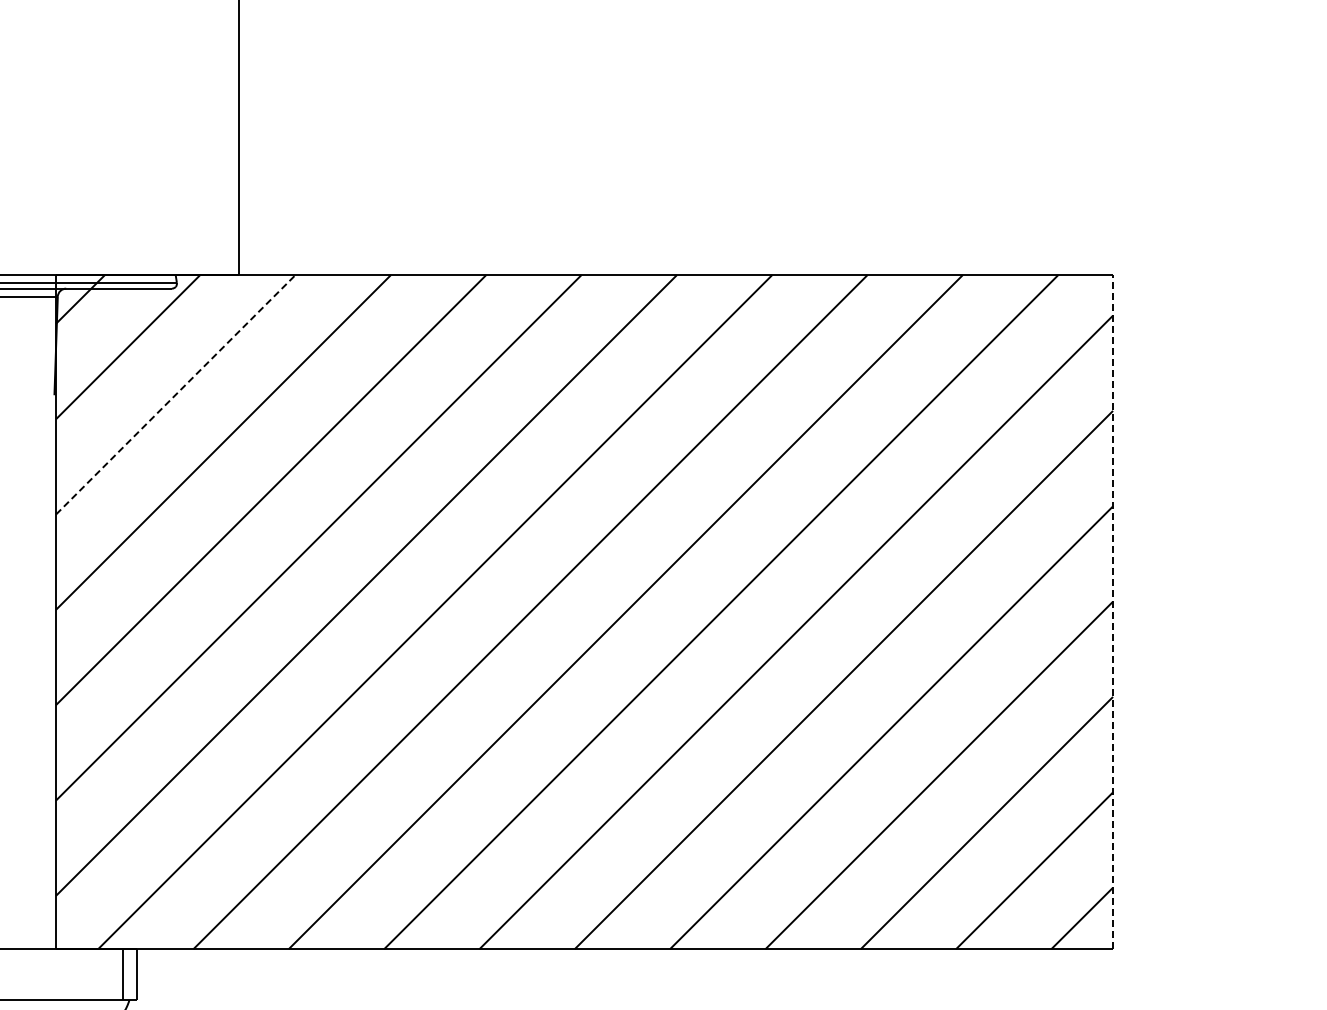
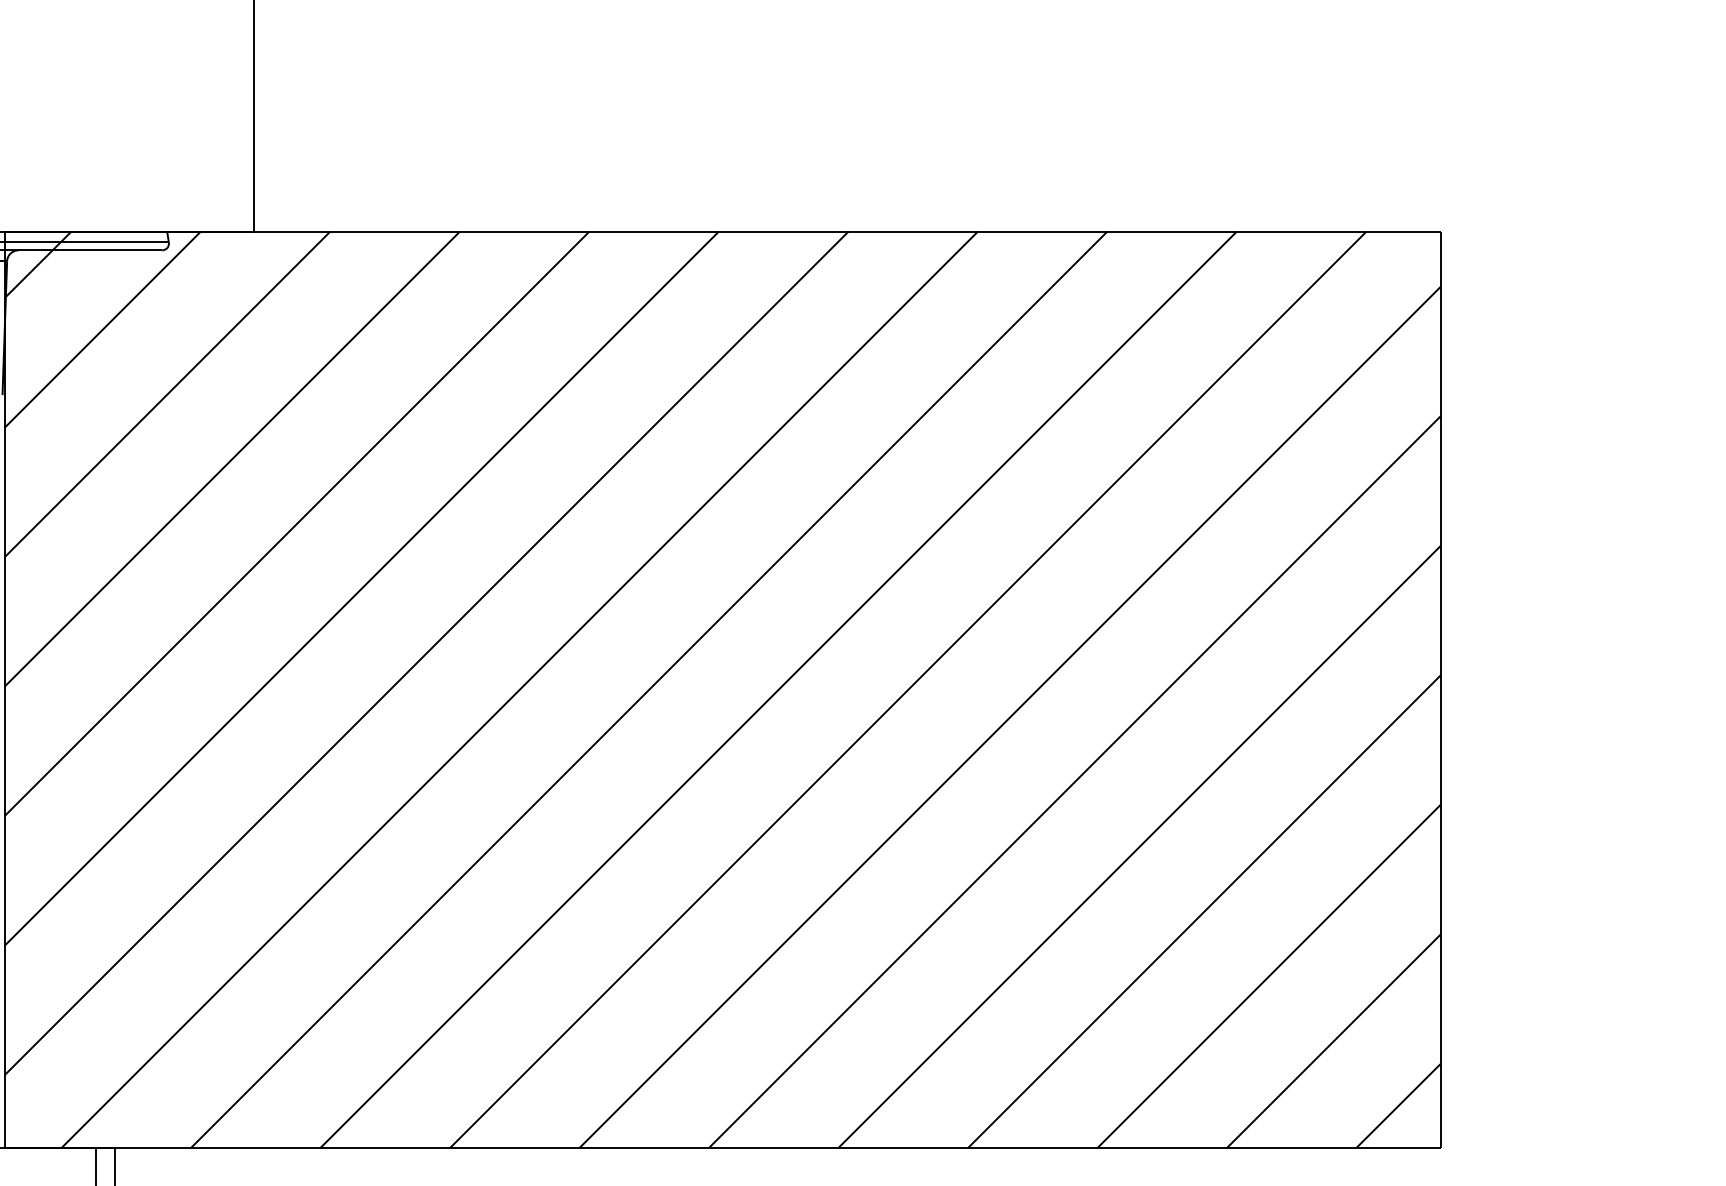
line: (176, 394) -> (168, 394), dashed -> solid
line: (1113, 611) -> (1441, 688), dashed -> solid

